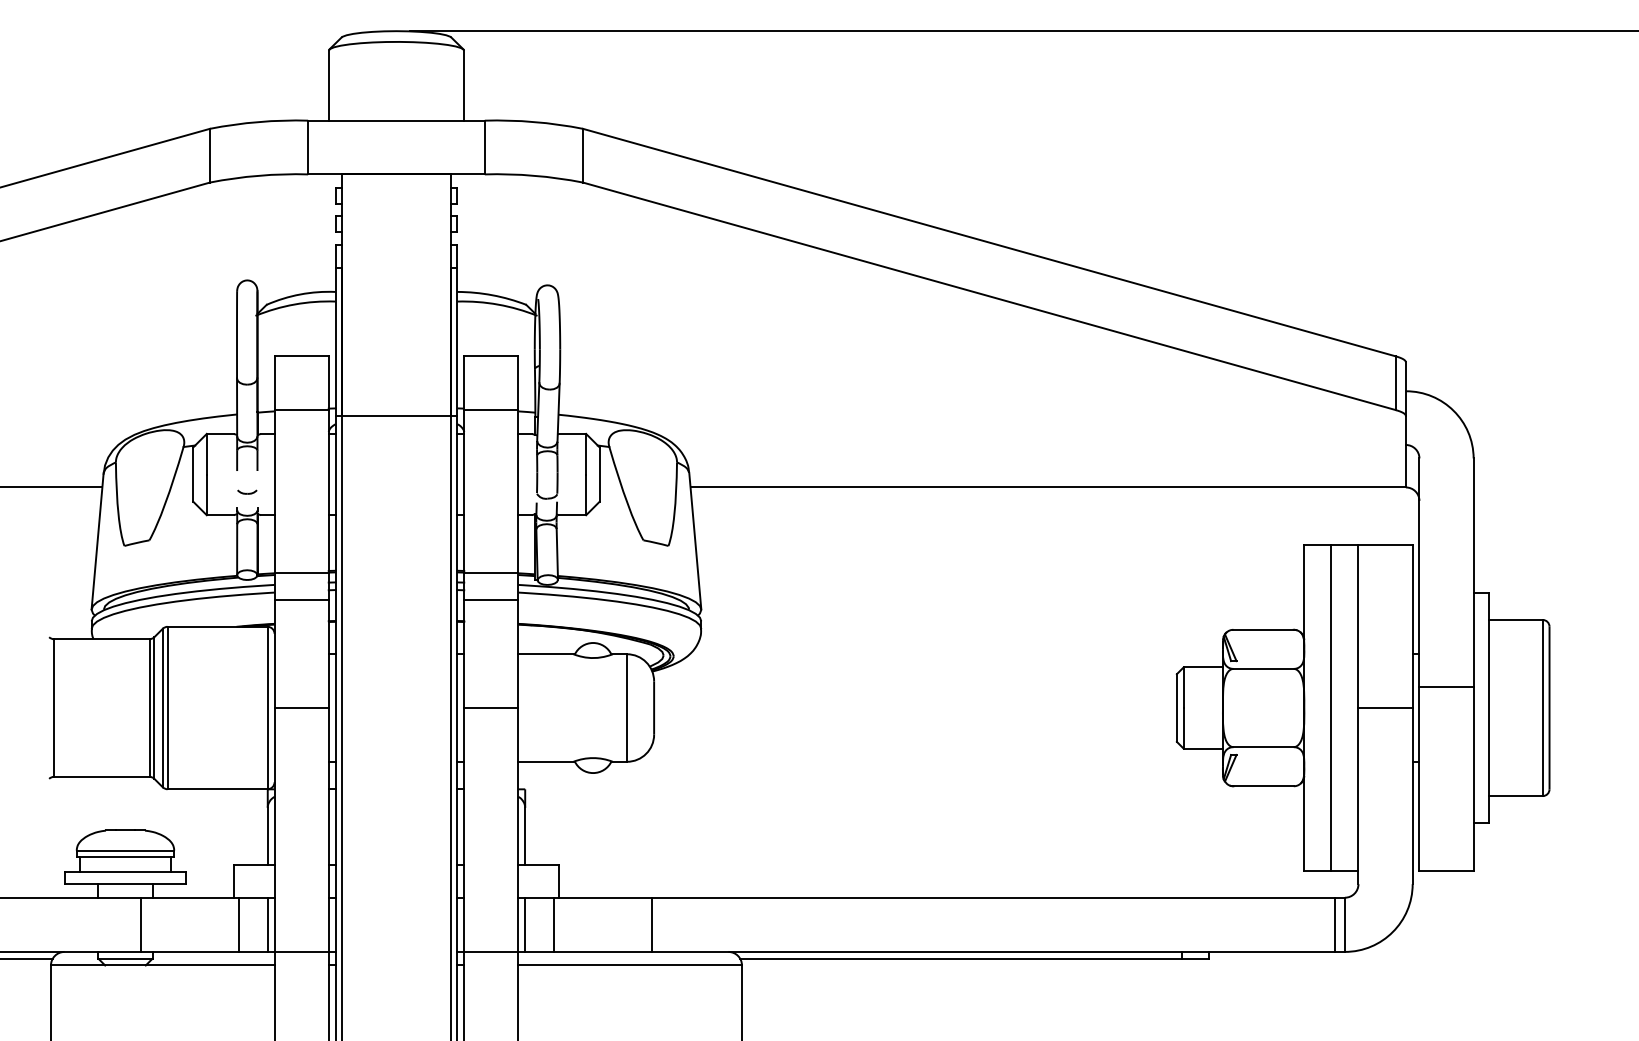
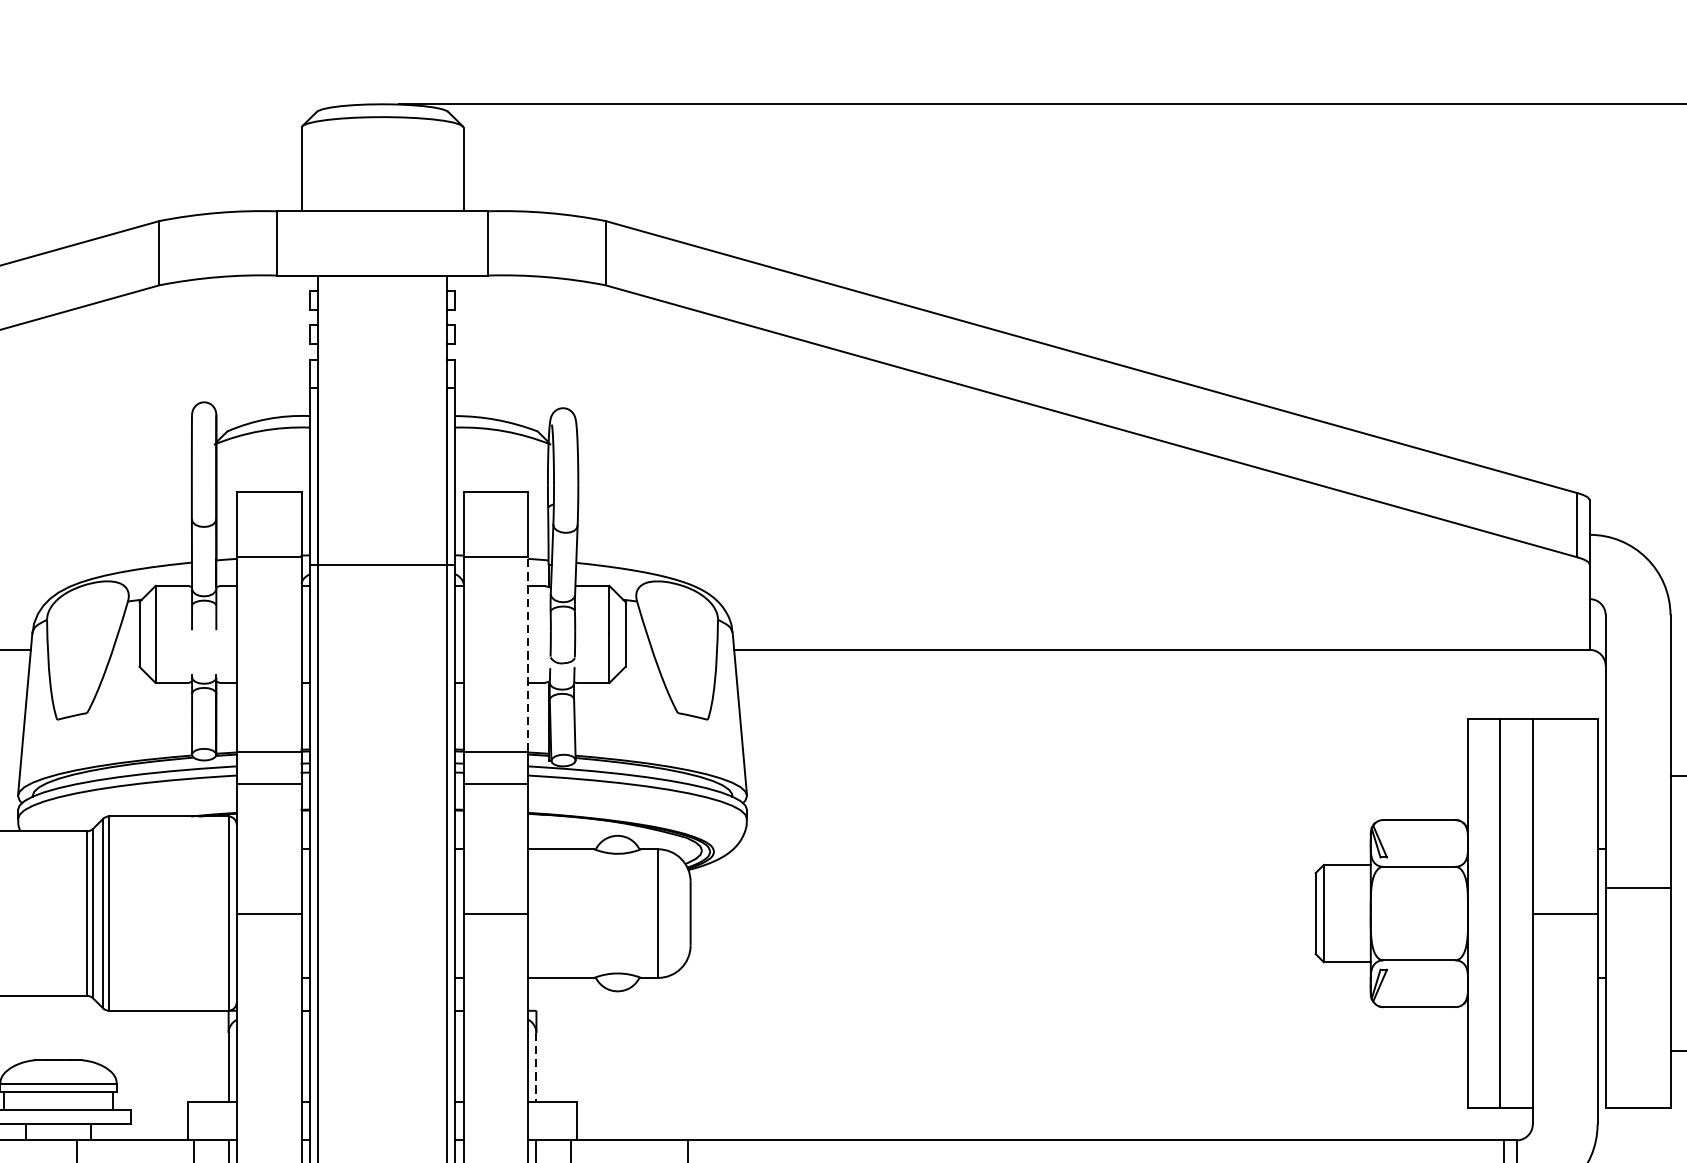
line: (518, 490) -> (528, 653), solid -> dashed
part: (247, 491) -> (204, 654), removed
line: (525, 836) -> (536, 1067), solid -> dashed

